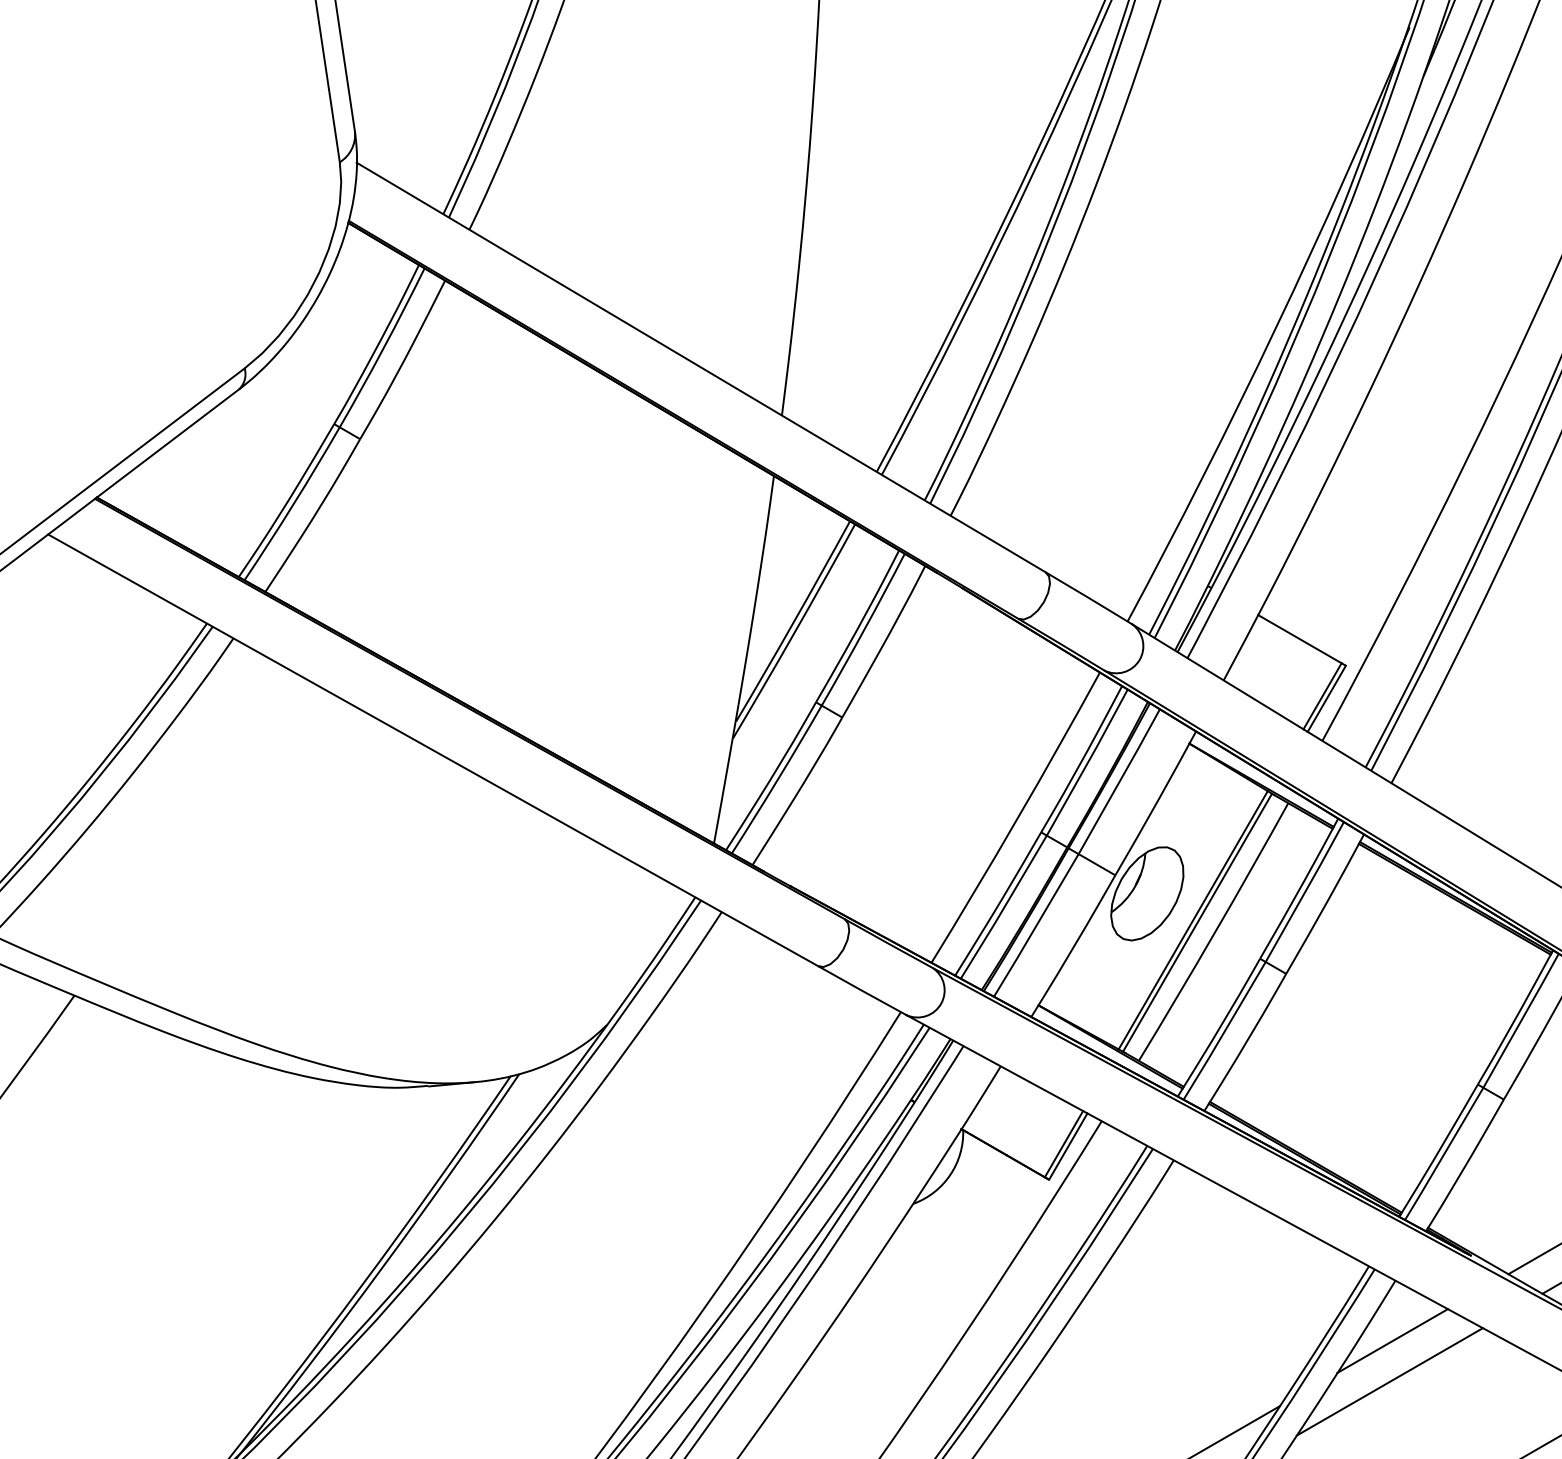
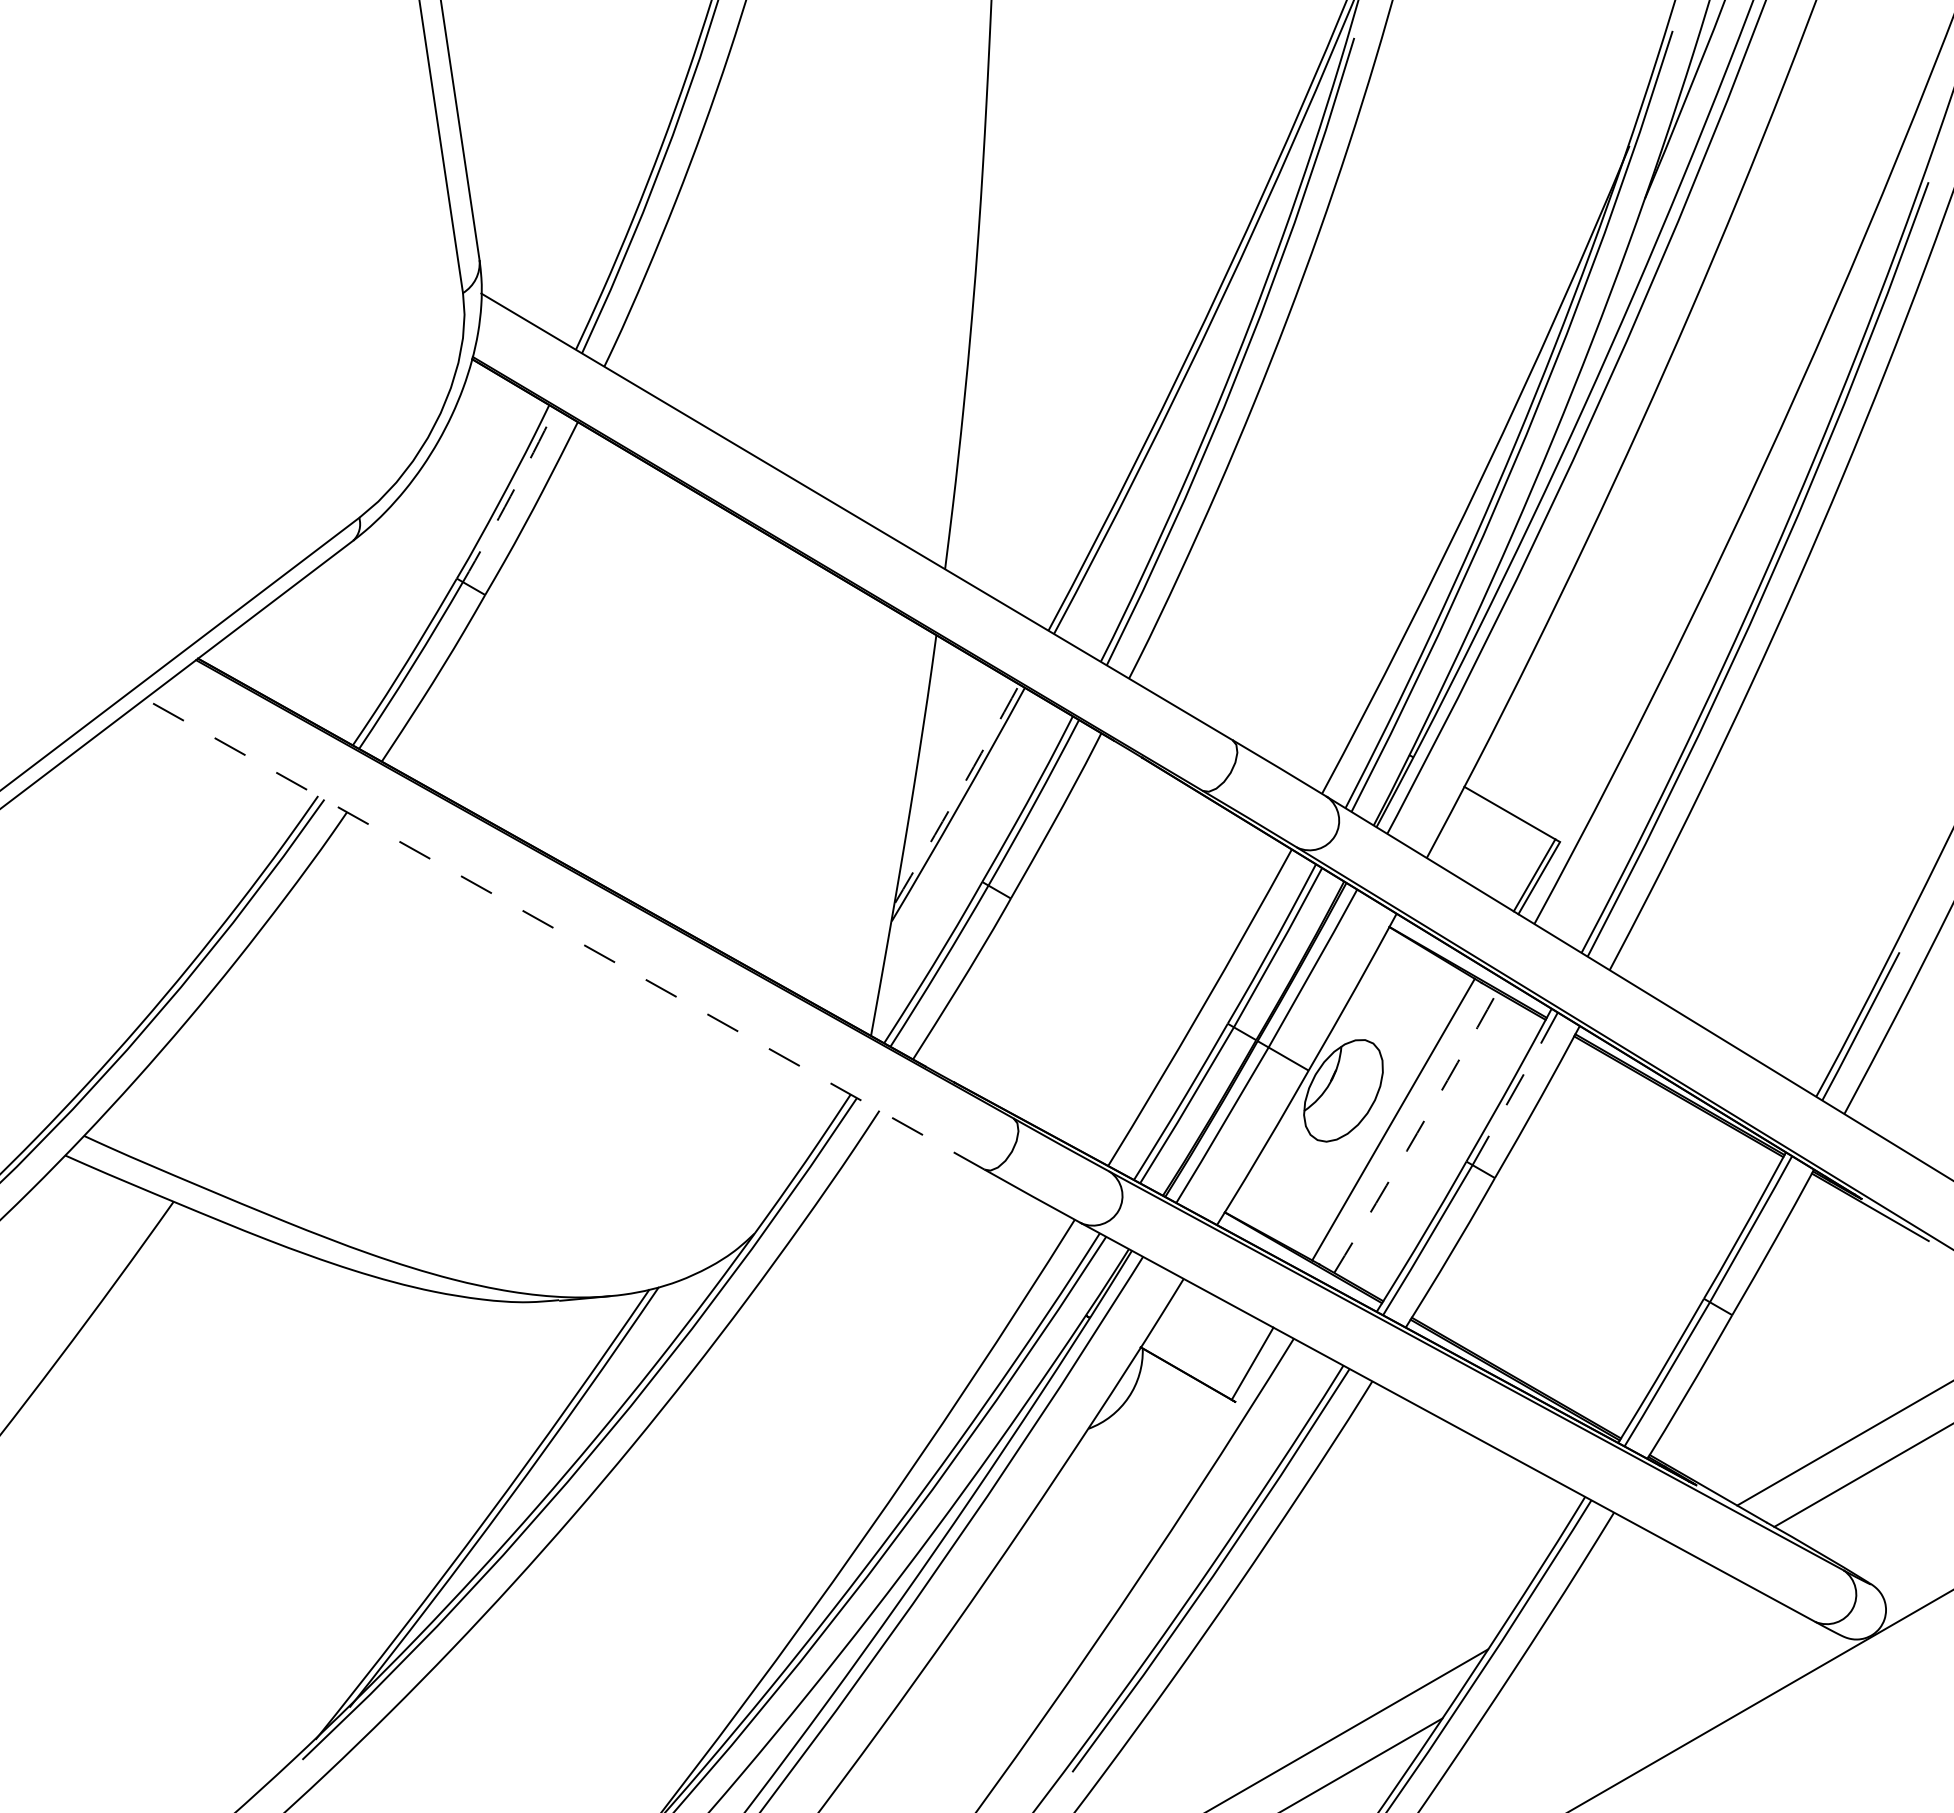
arc: (383, 348) -> (510, 496), solid -> dashed
arc: (794, 622) -> (958, 794), solid -> dashed
line: (432, 750) -> (564, 934), solid -> dashed
line: (1305, 891) -> (1515, 1088), solid -> dashed
line: (1197, 922) -> (1398, 1122), removed
arc: (1215, 933) -> (1417, 1133), solid -> dashed
line: (1068, 1146) -> (1257, 1366), removed
line: (1392, 1341) -> (1610, 1578), removed
line: (1389, 1381) -> (1607, 1622), removed

